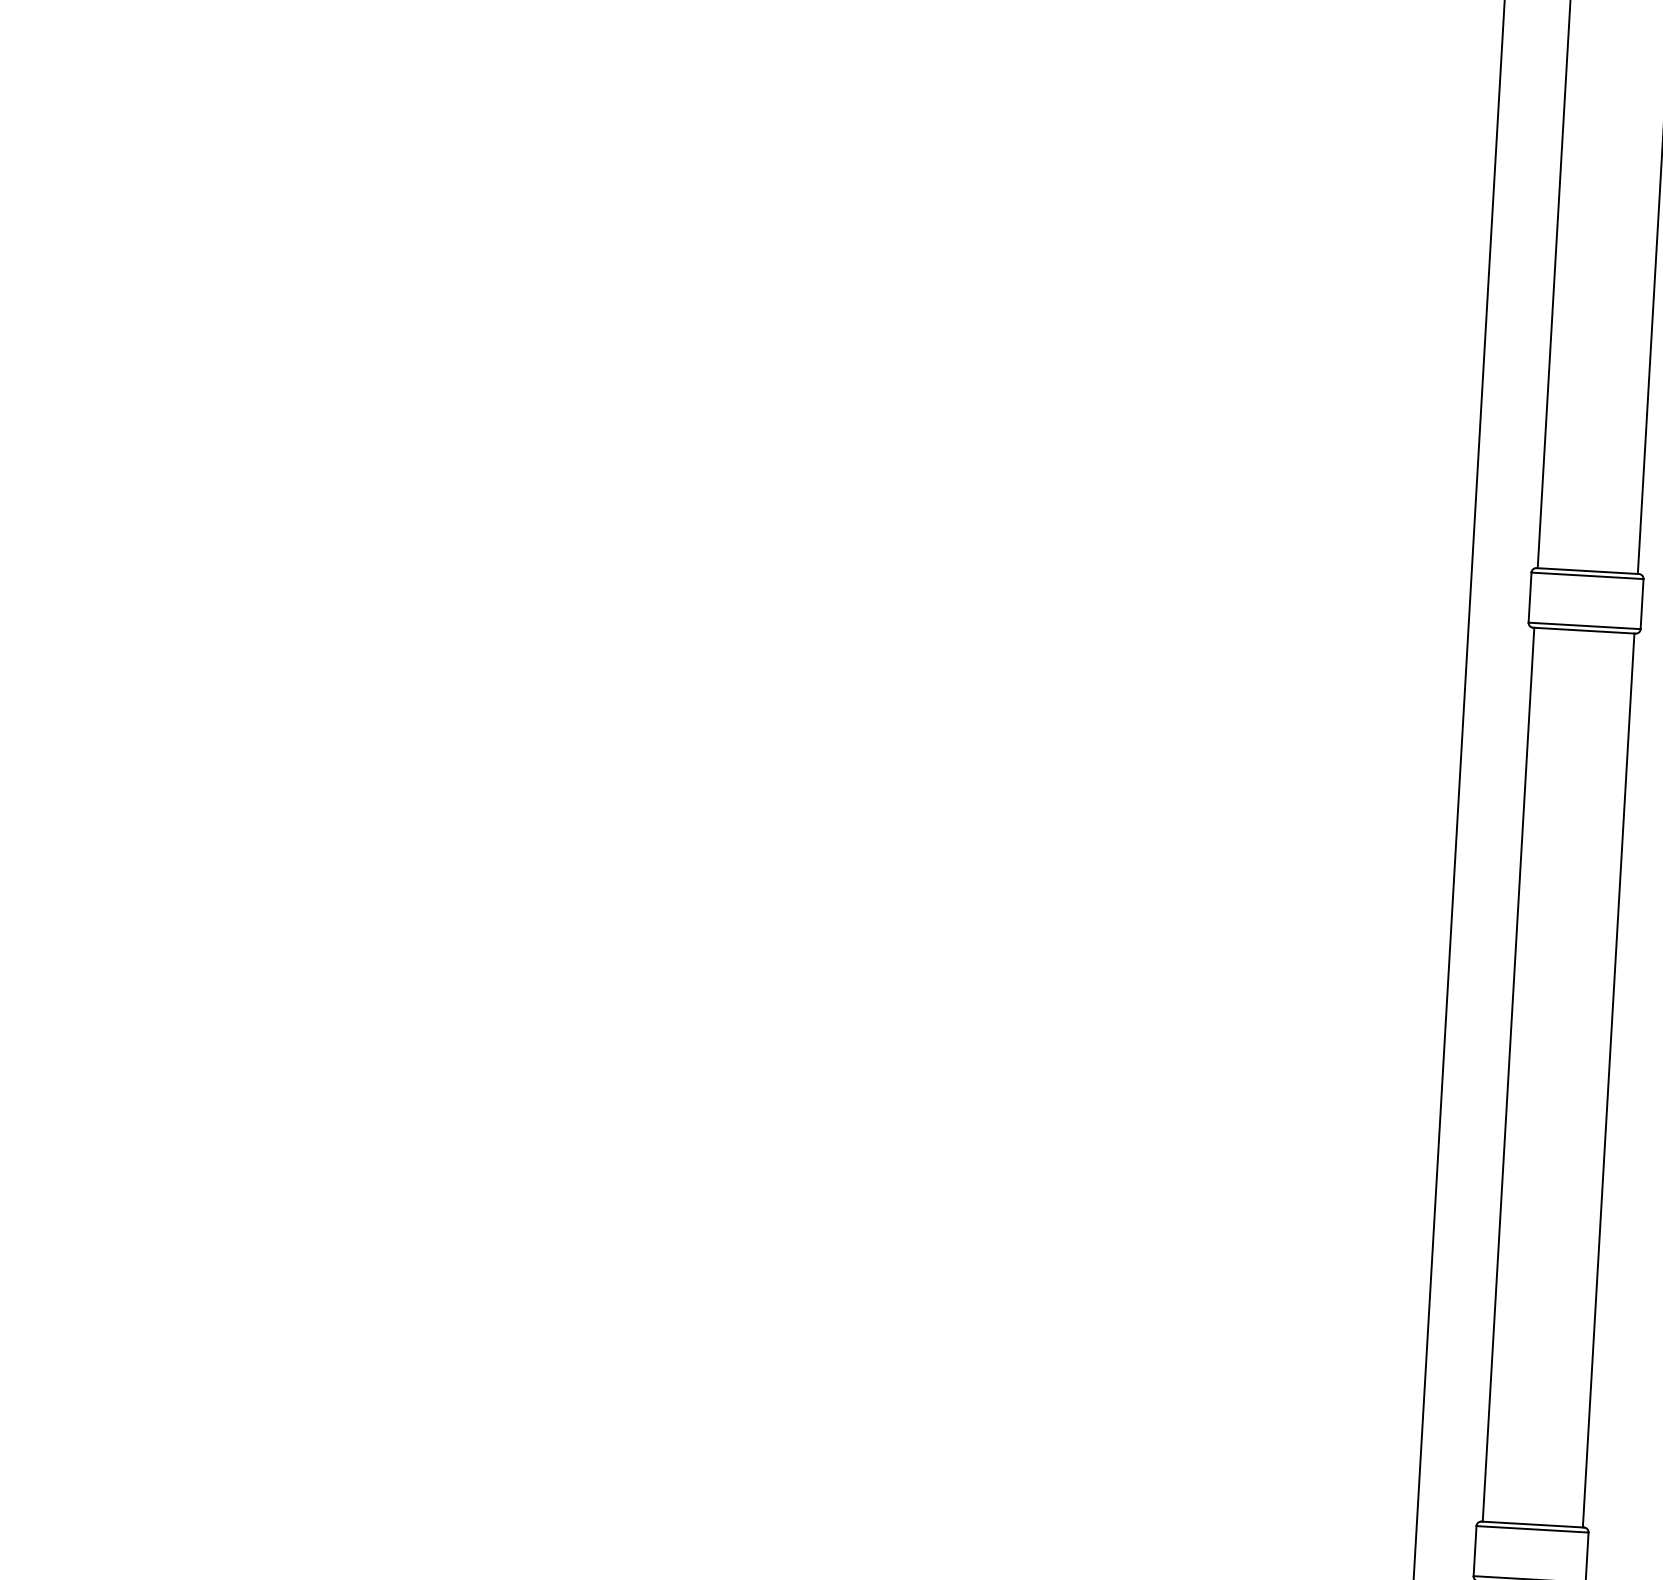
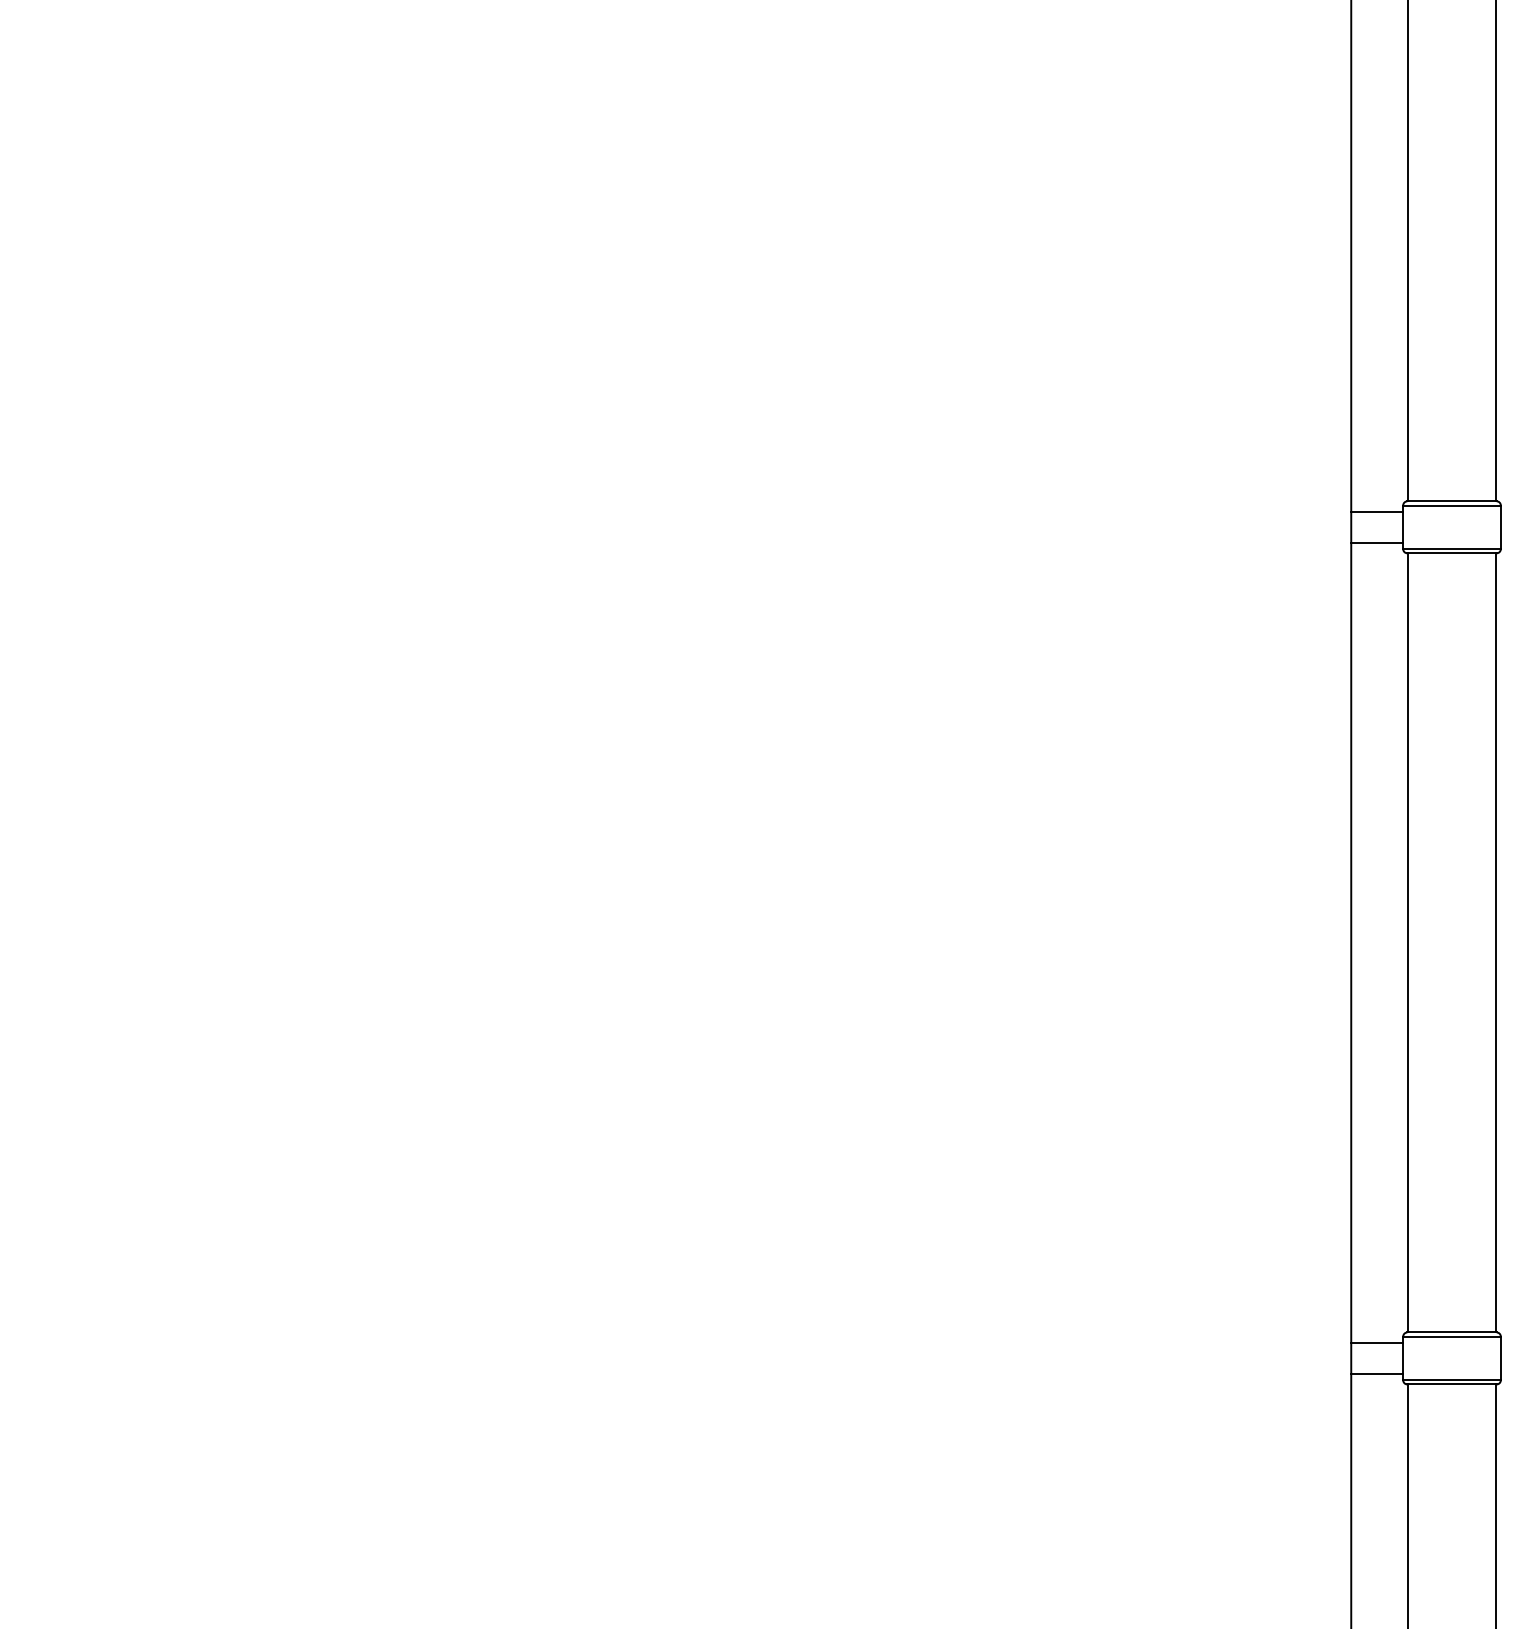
line: (1501, 577) -> (1377, 511), added
line: (1499, 613) -> (1377, 542), added
line: (1446, 1531) -> (1377, 1342), added
line: (1444, 1567) -> (1377, 1374), added

